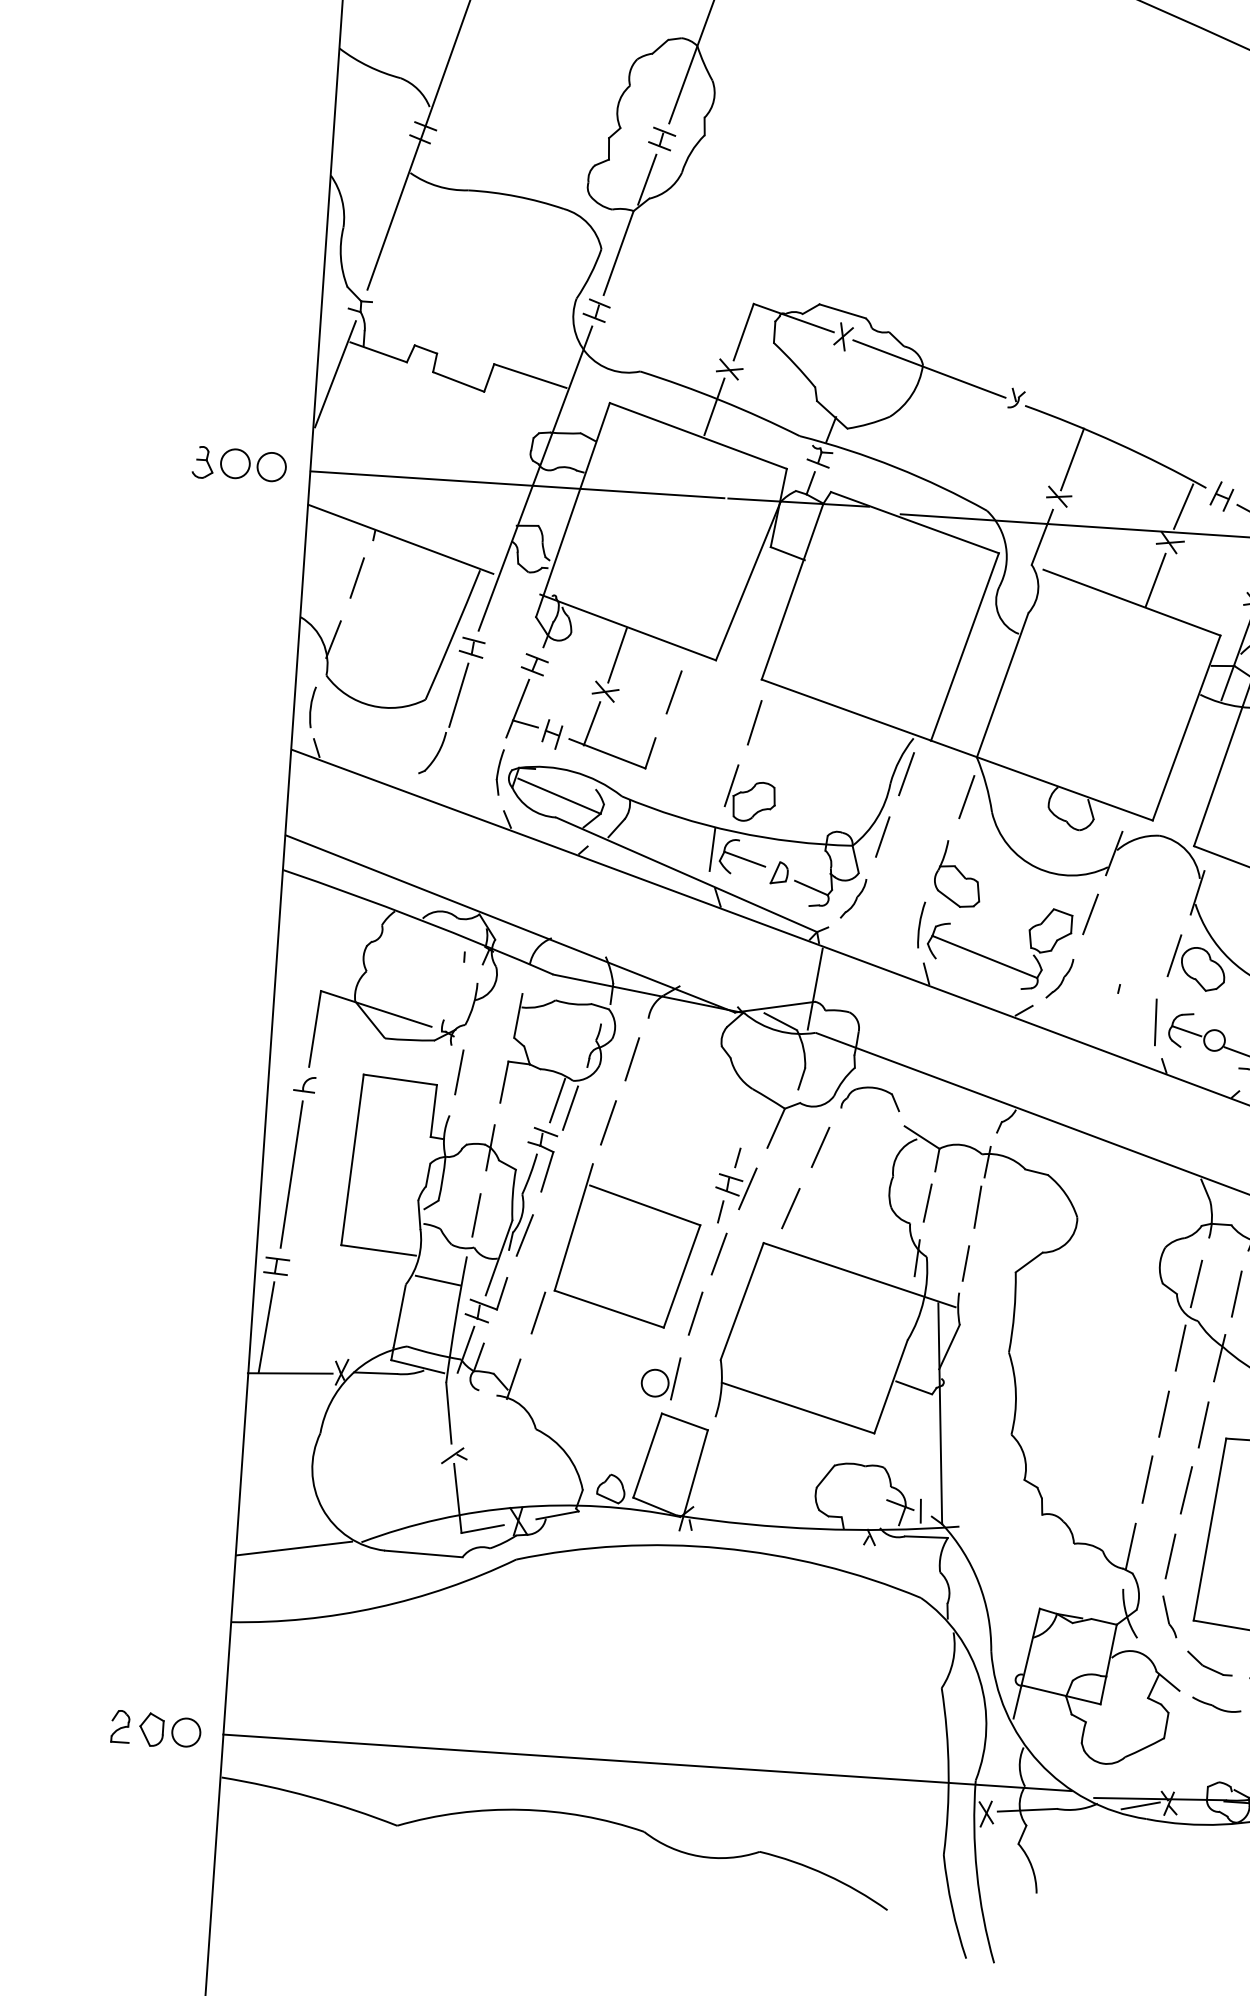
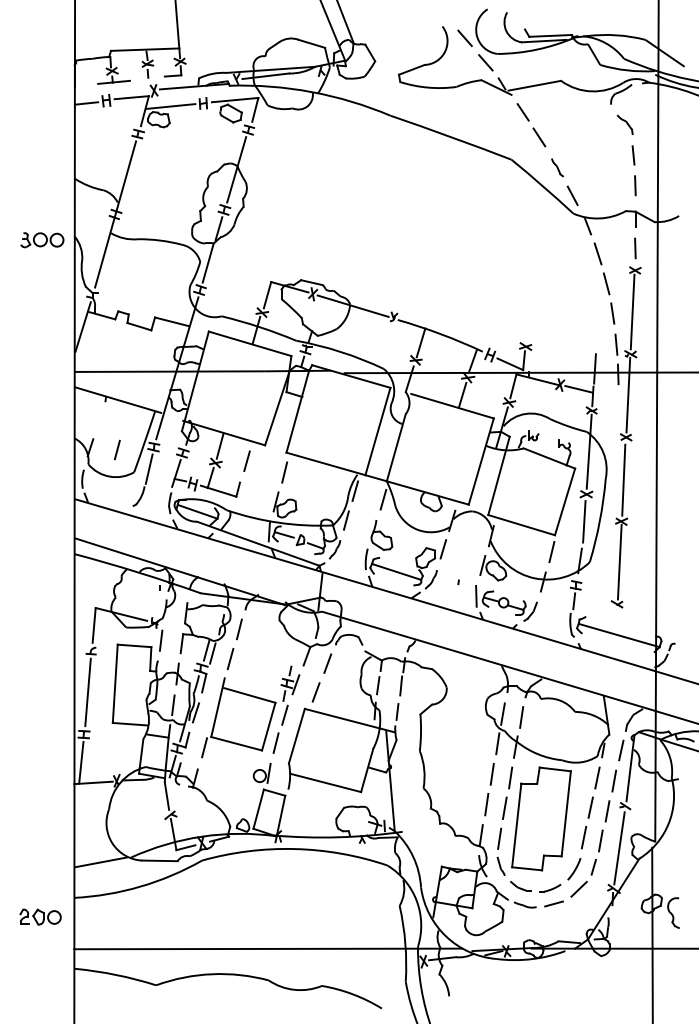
part: (239, 465) -> (42, 240), moved
line: (357, 576) -> (117, 449), moved
part: (155, 1728) -> (40, 916), moved

